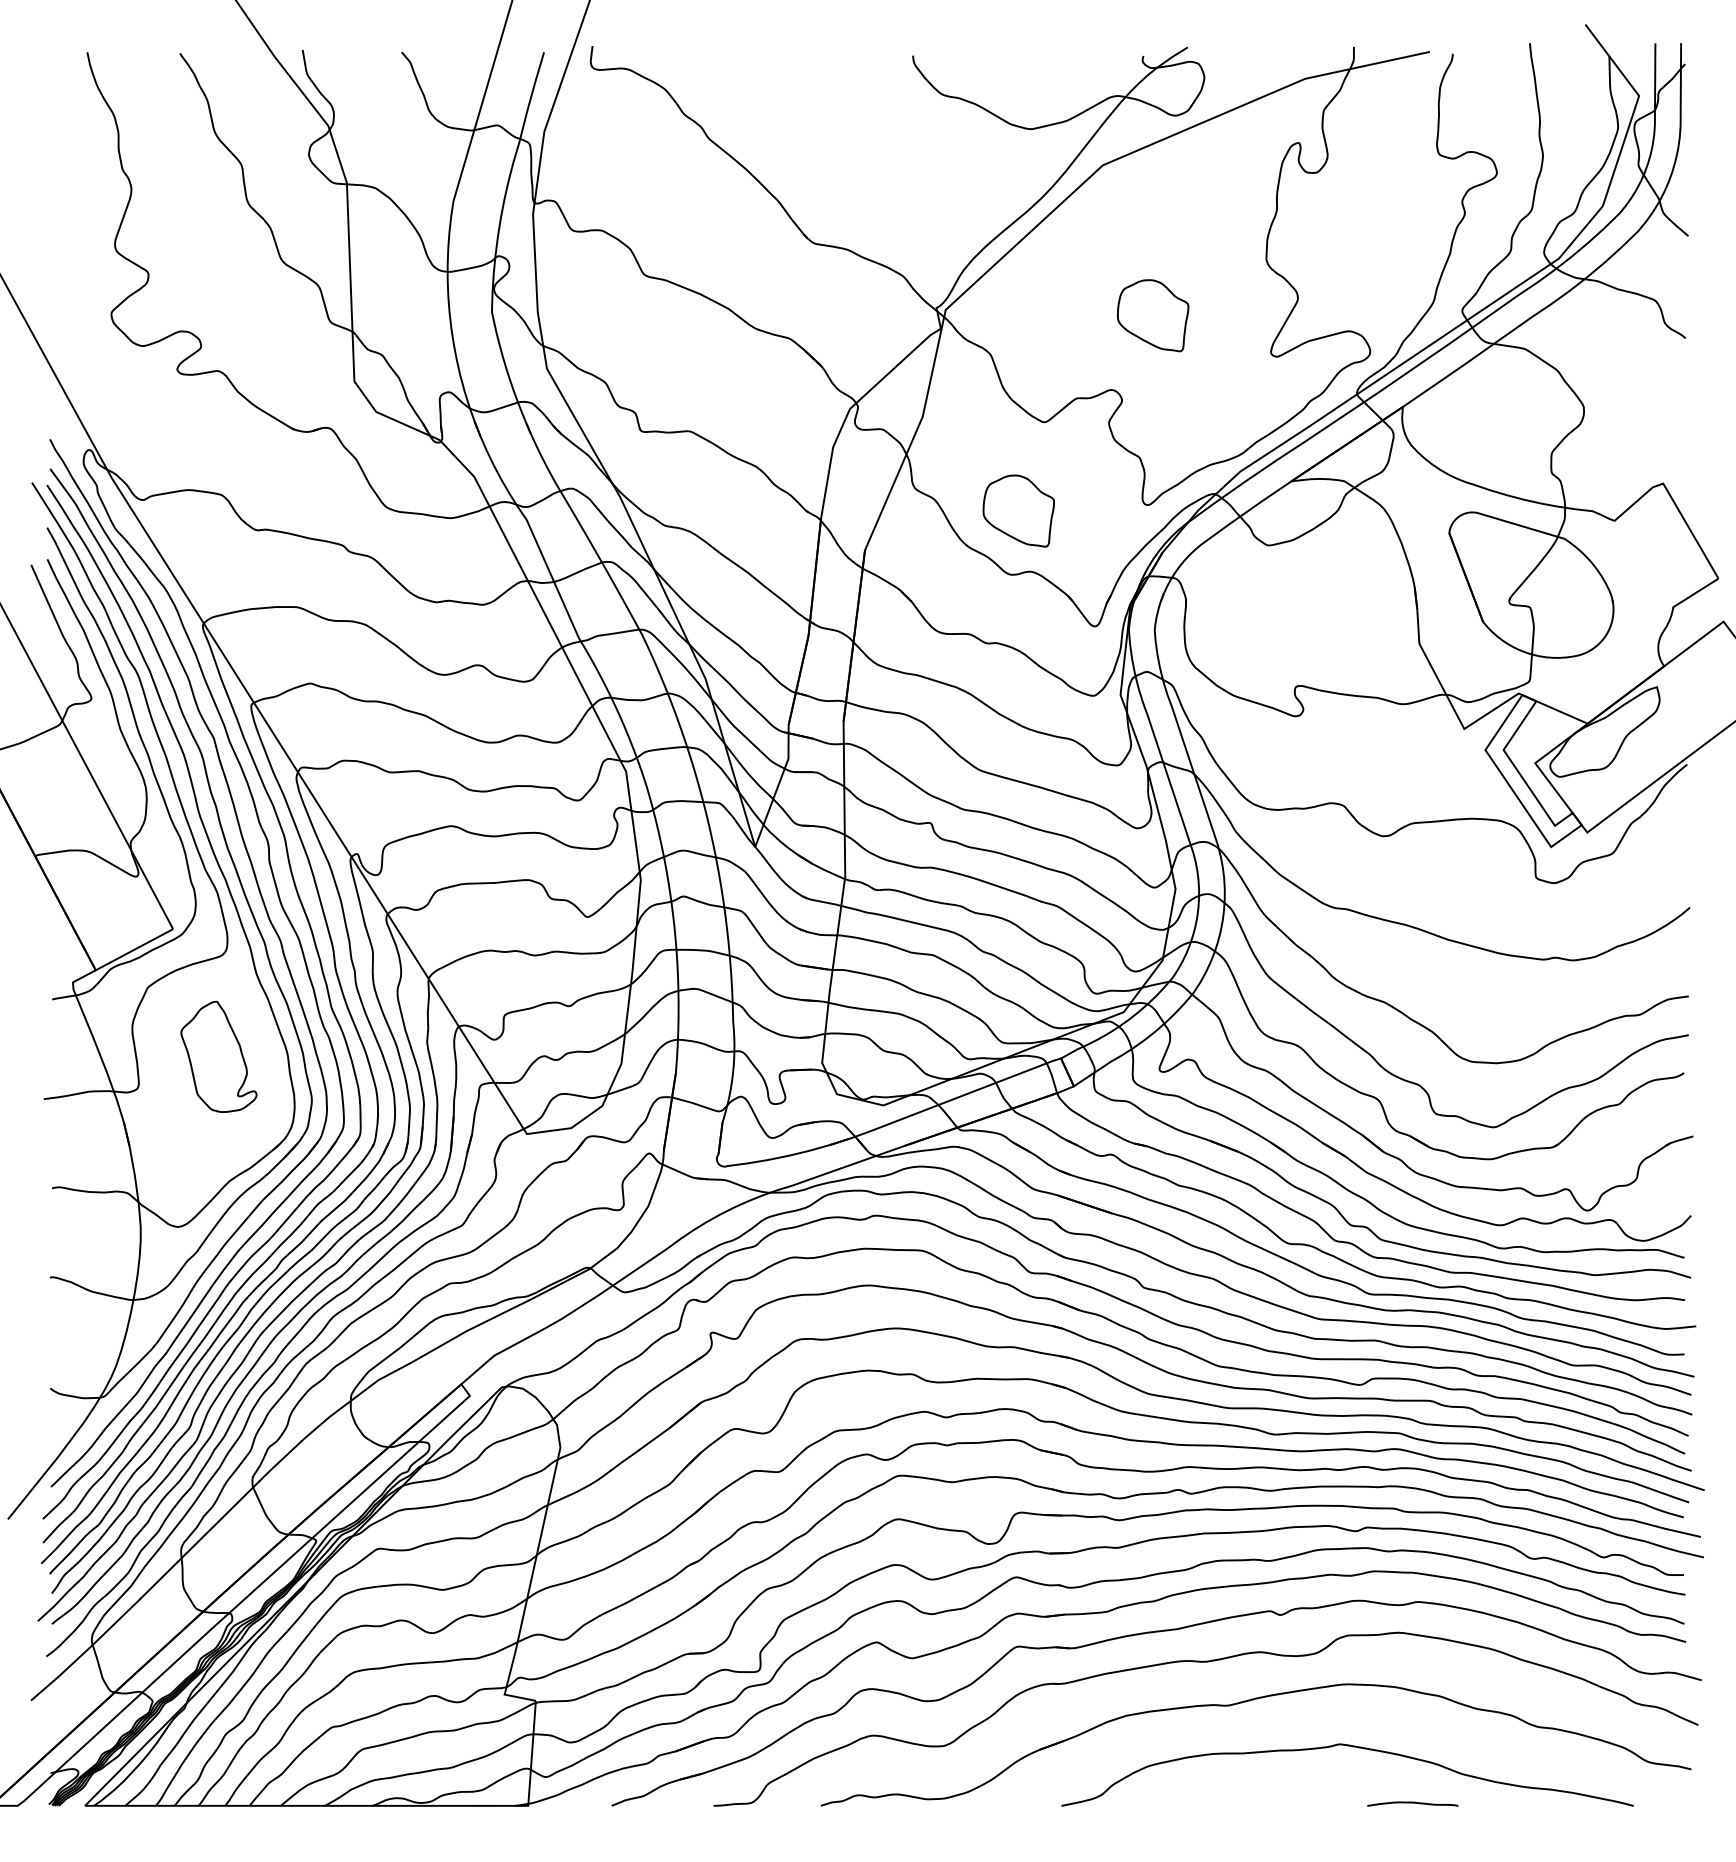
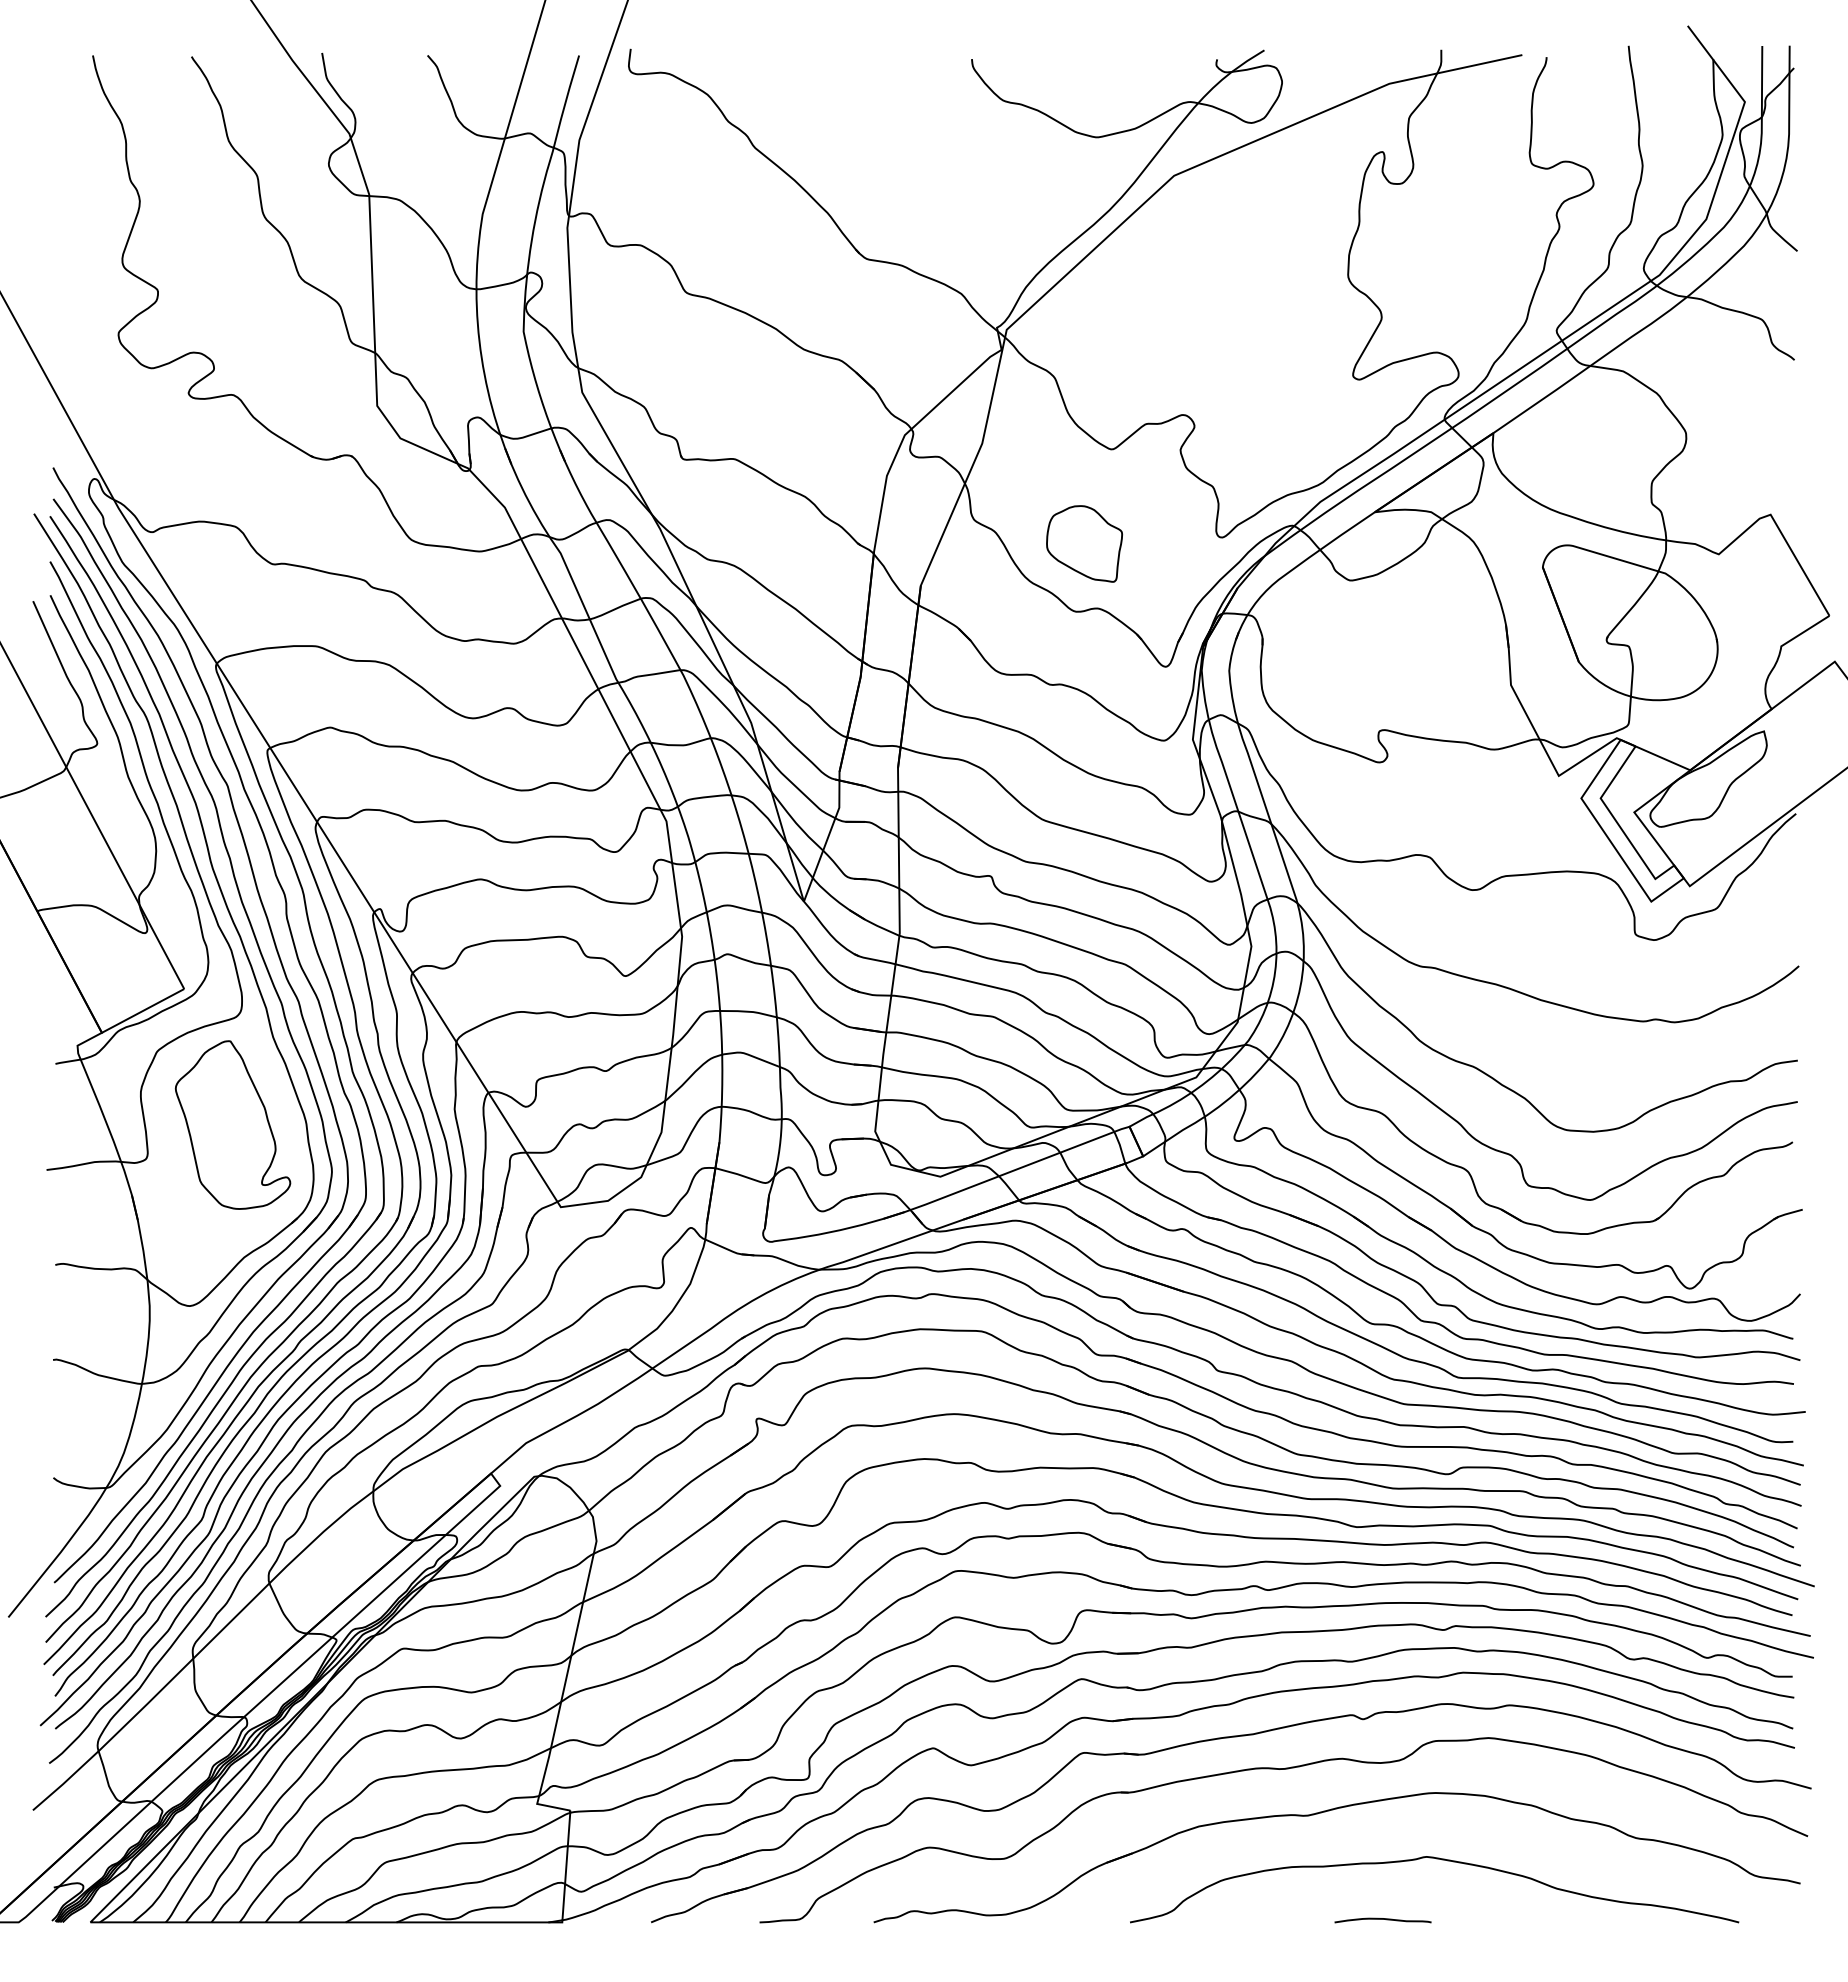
part: (1153, 315) -> (1227, 335), removed
part: (218, 1056) -> (232, 1124), size x1.43
curve: (1412, 1803) -> (1382, 1919), moved

